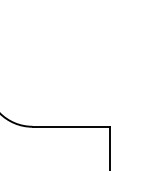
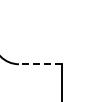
line: (71, 127) -> (40, 64), solid -> dashed

